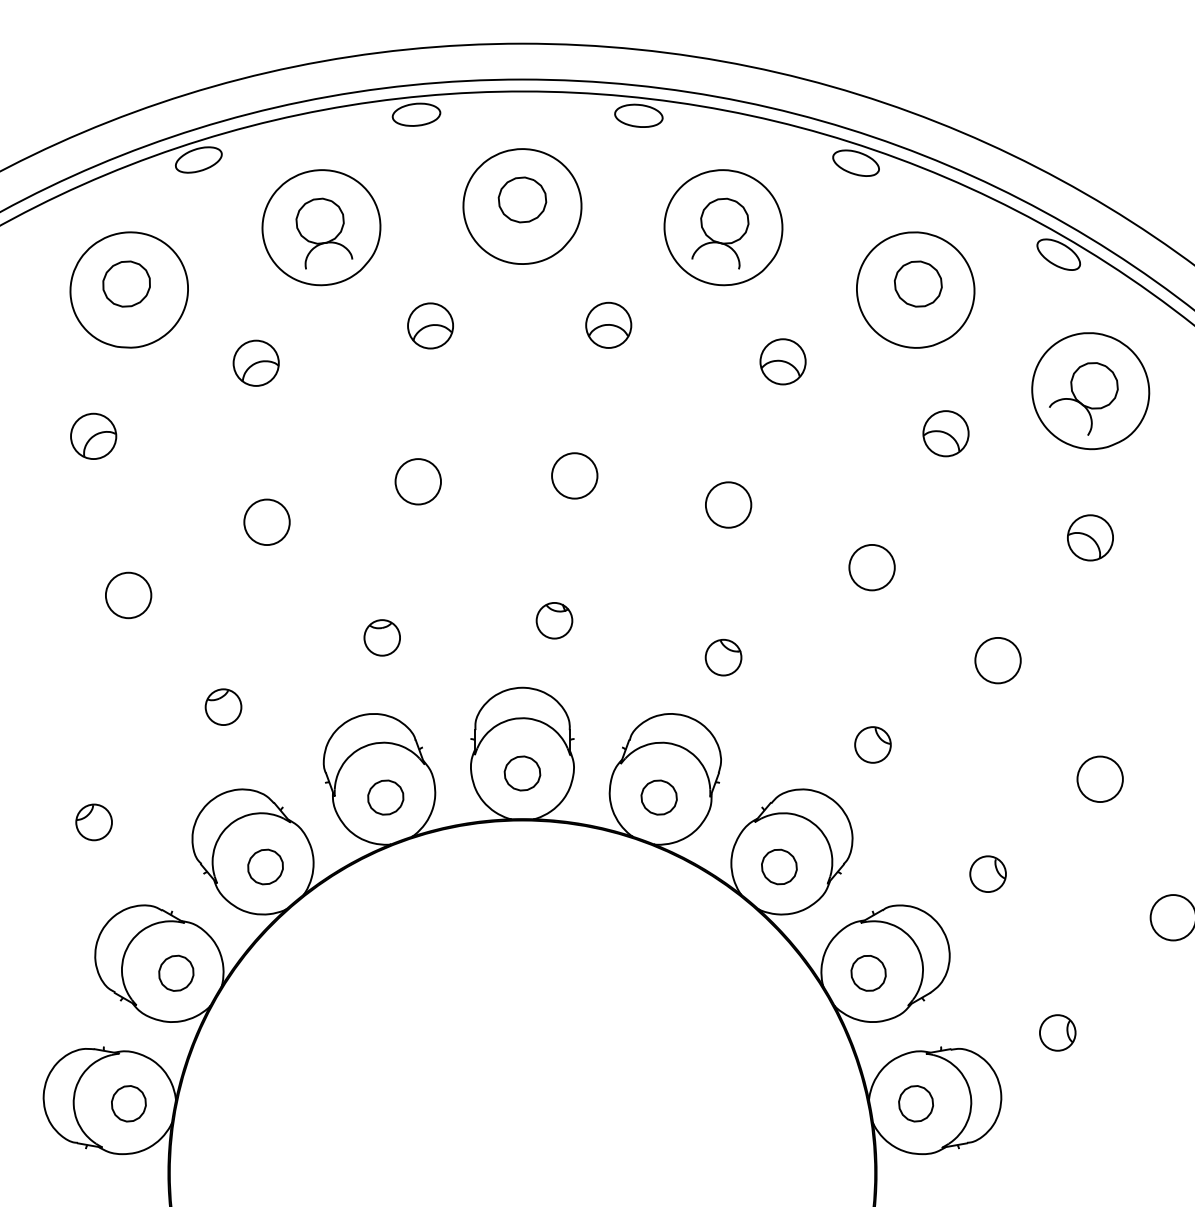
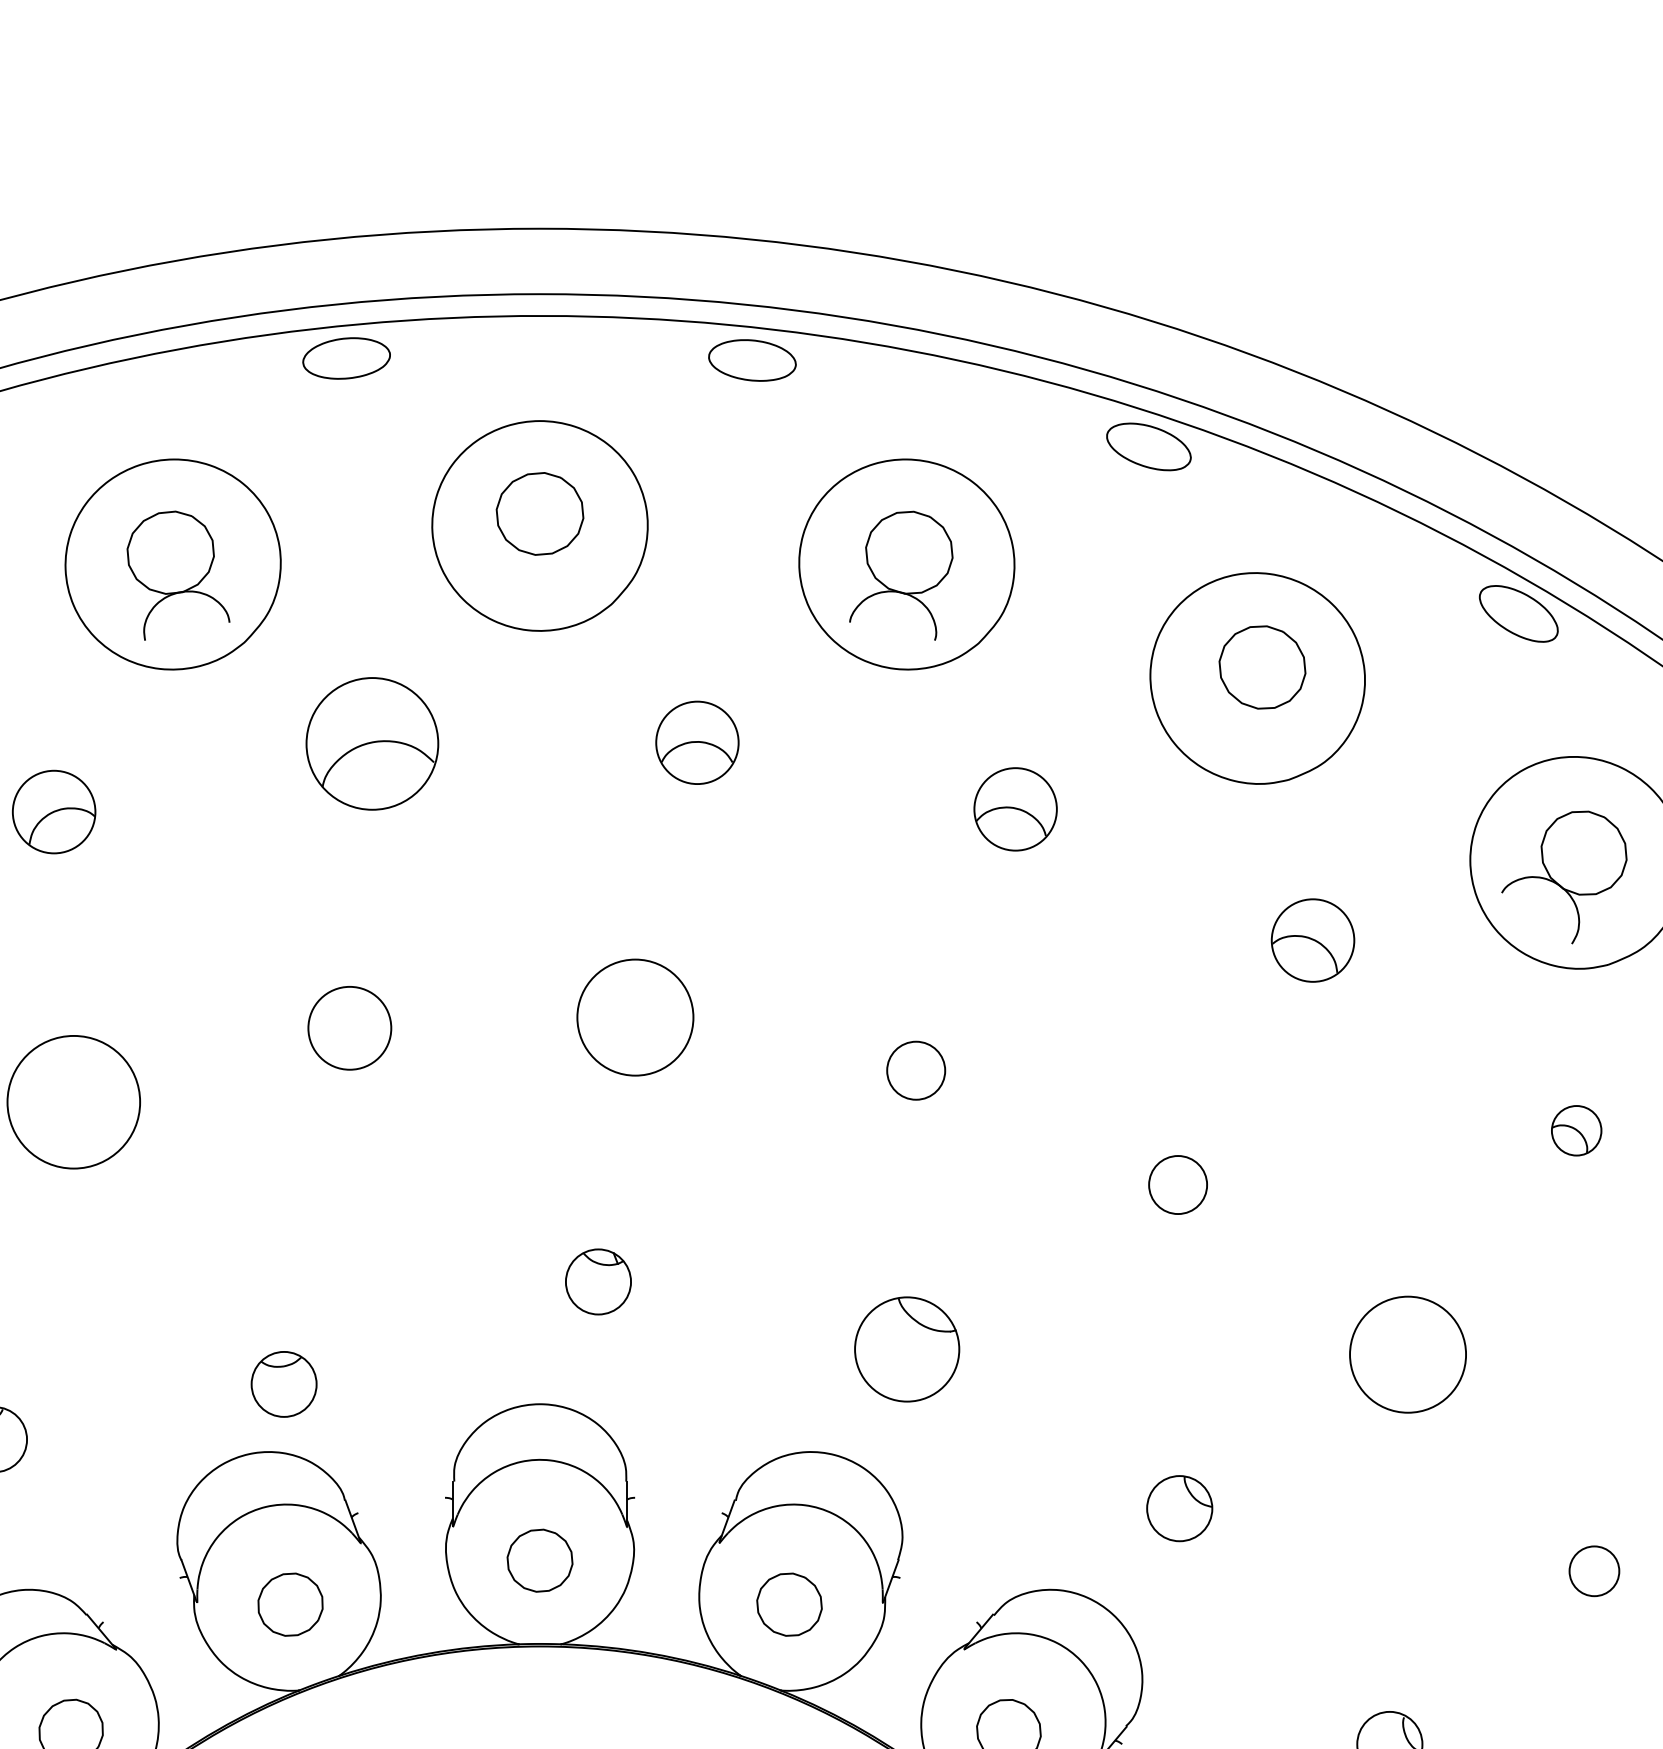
part: (430, 325) -> (372, 743), size x1.6
circle: (574, 475) -> (634, 1016), size x1.4
circle: (728, 504) -> (916, 1069), size x0.7
circle: (266, 522) -> (72, 1102), size x1.6
part: (1090, 537) -> (1576, 1129), size x0.6
circle: (871, 567) -> (1177, 1184), size x0.7
part: (381, 637) -> (282, 1383), moved
part: (723, 657) -> (906, 1348), size x1.6
circle: (997, 660) -> (1406, 1354), size x1.4
circle: (1099, 779) -> (1593, 1571), size x0.6

